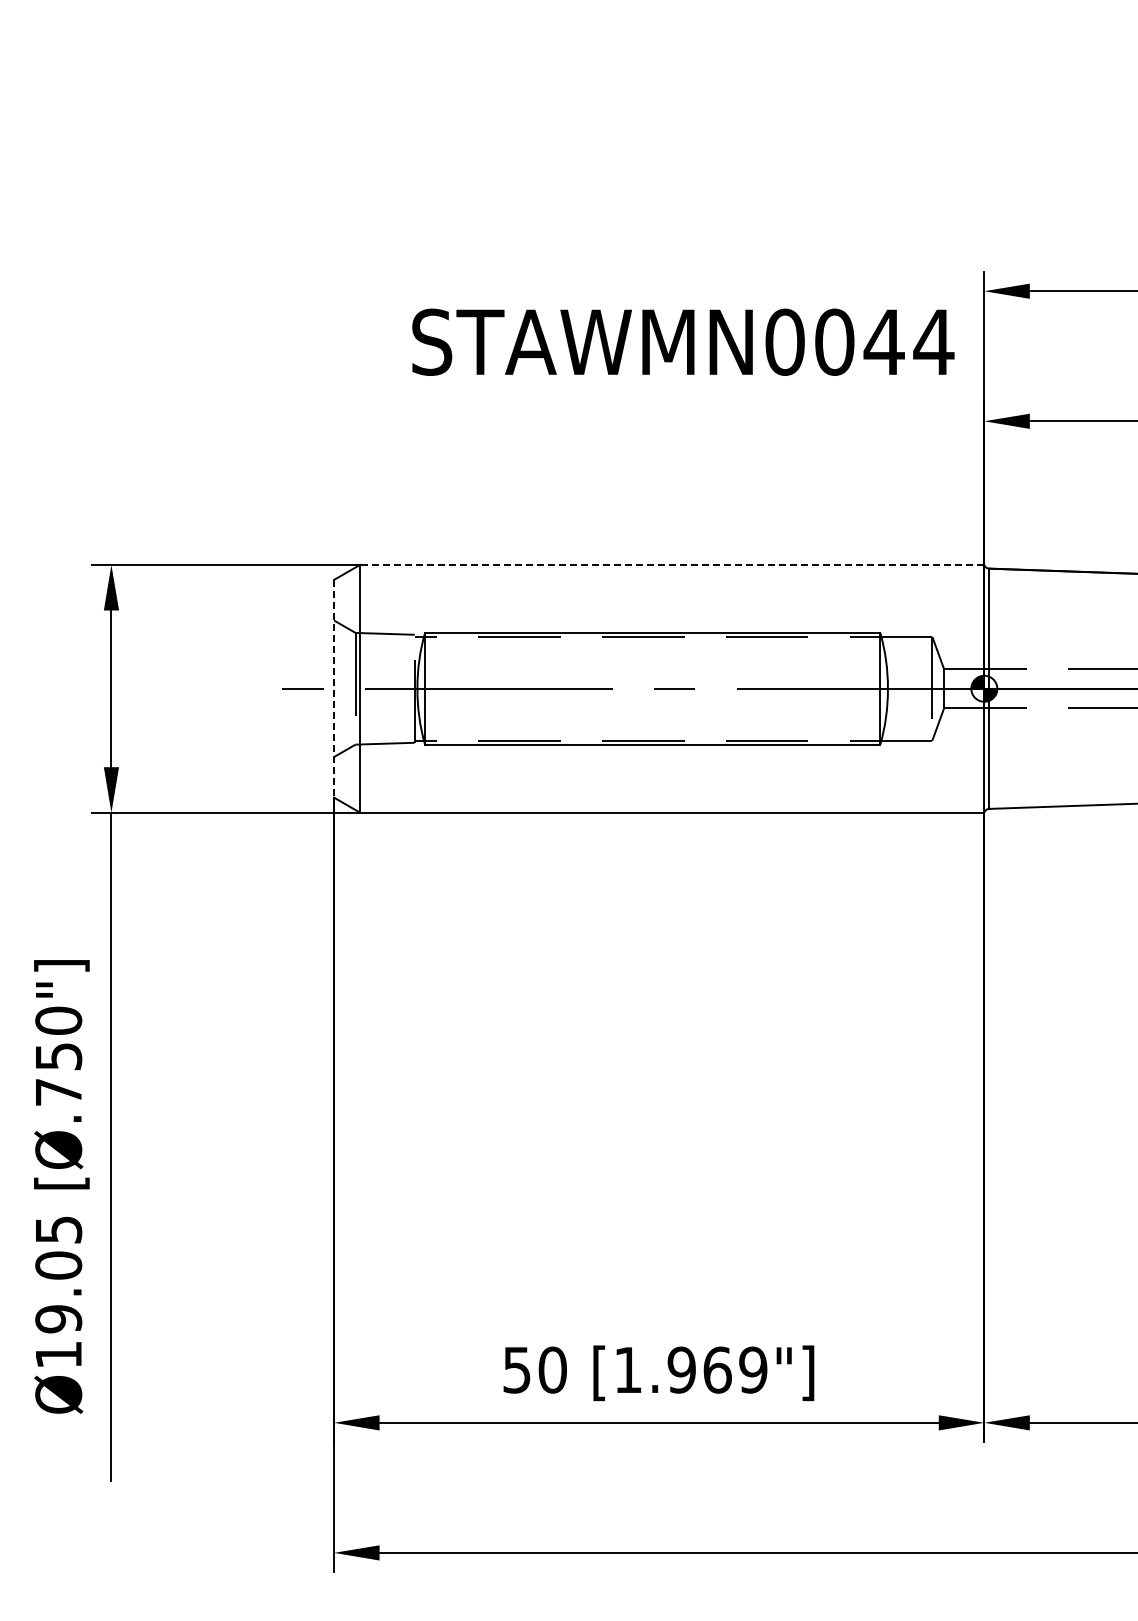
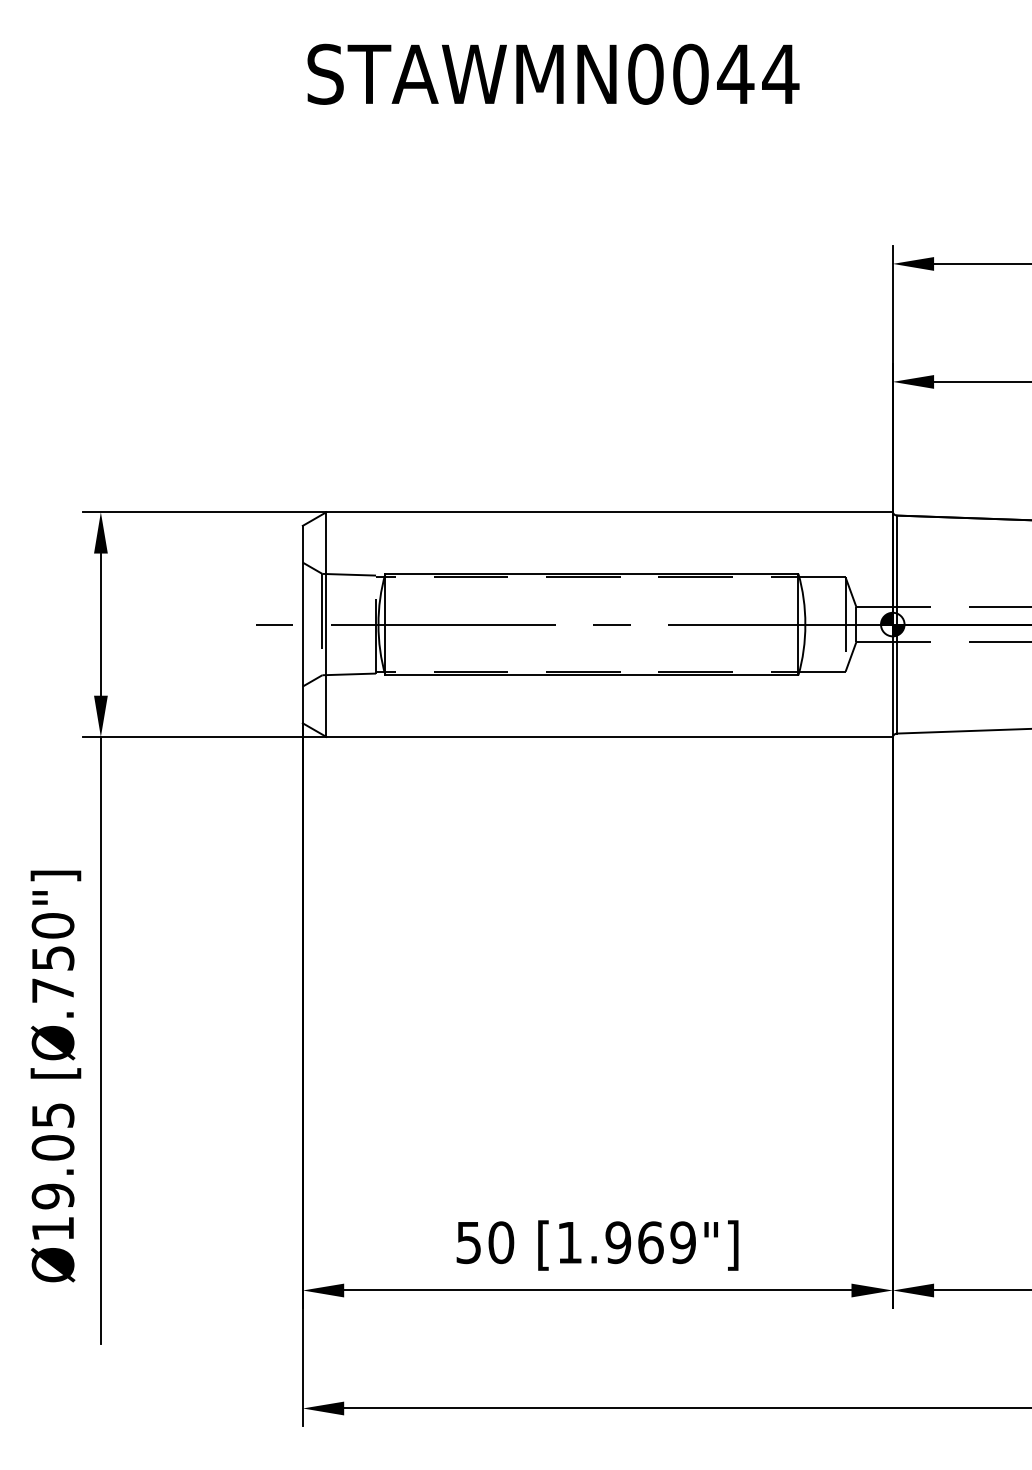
text: (683, 341) -> (553, 73), moved
line: (671, 564) -> (608, 511), dashed -> solid
line: (334, 688) -> (303, 624), dashed -> solid

